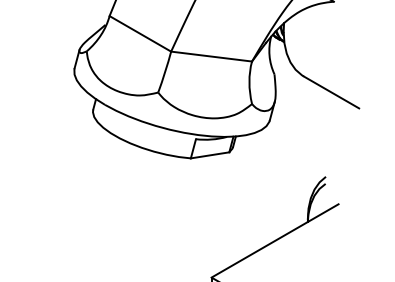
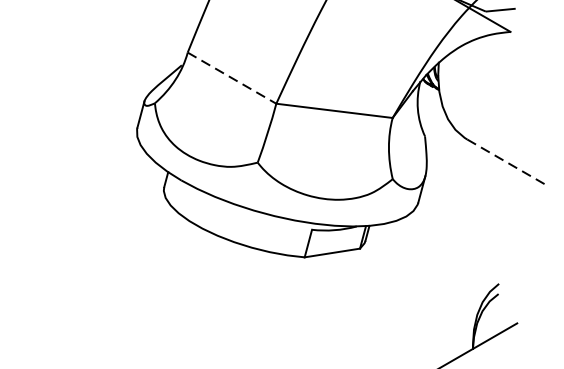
line: (140, 33) -> (232, 77), solid -> dashed
line: (331, 92) -> (507, 162), solid -> dashed

